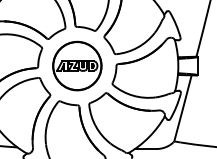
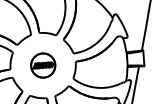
part: (77, 65) -> (43, 65), size x0.6

